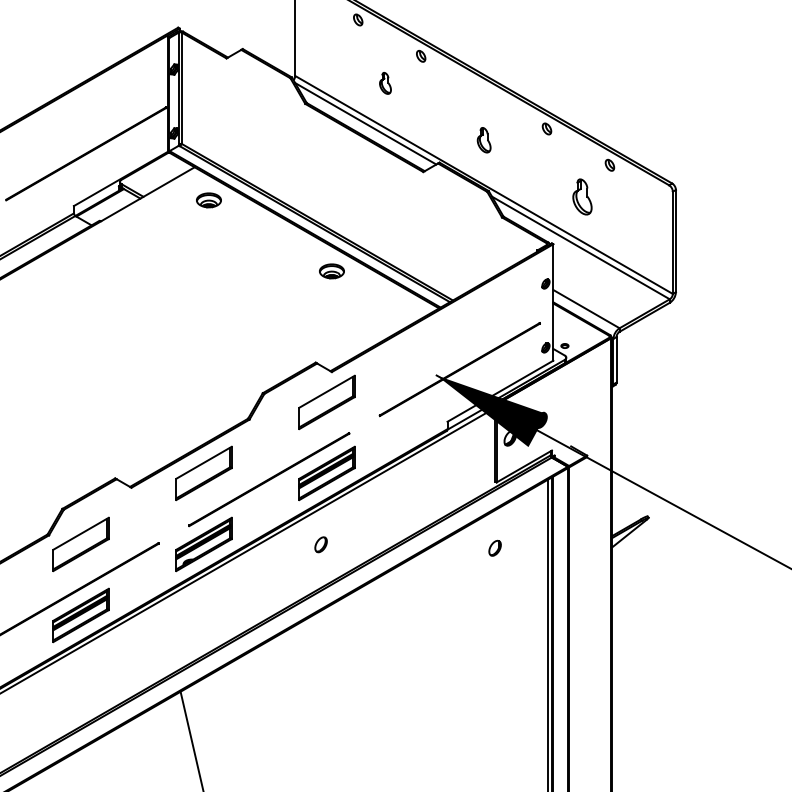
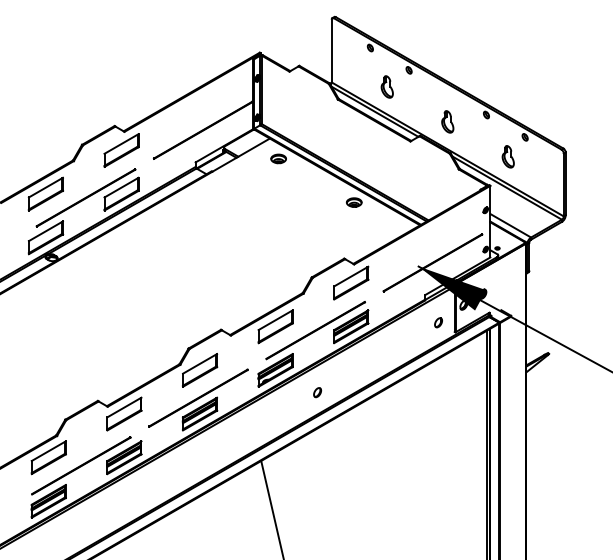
part: (384, 82) -> (386, 86), size x1.67
part: (483, 139) -> (447, 121), size x1.43
part: (320, 544) -> (317, 392), moved
part: (495, 547) -> (438, 322), moved

